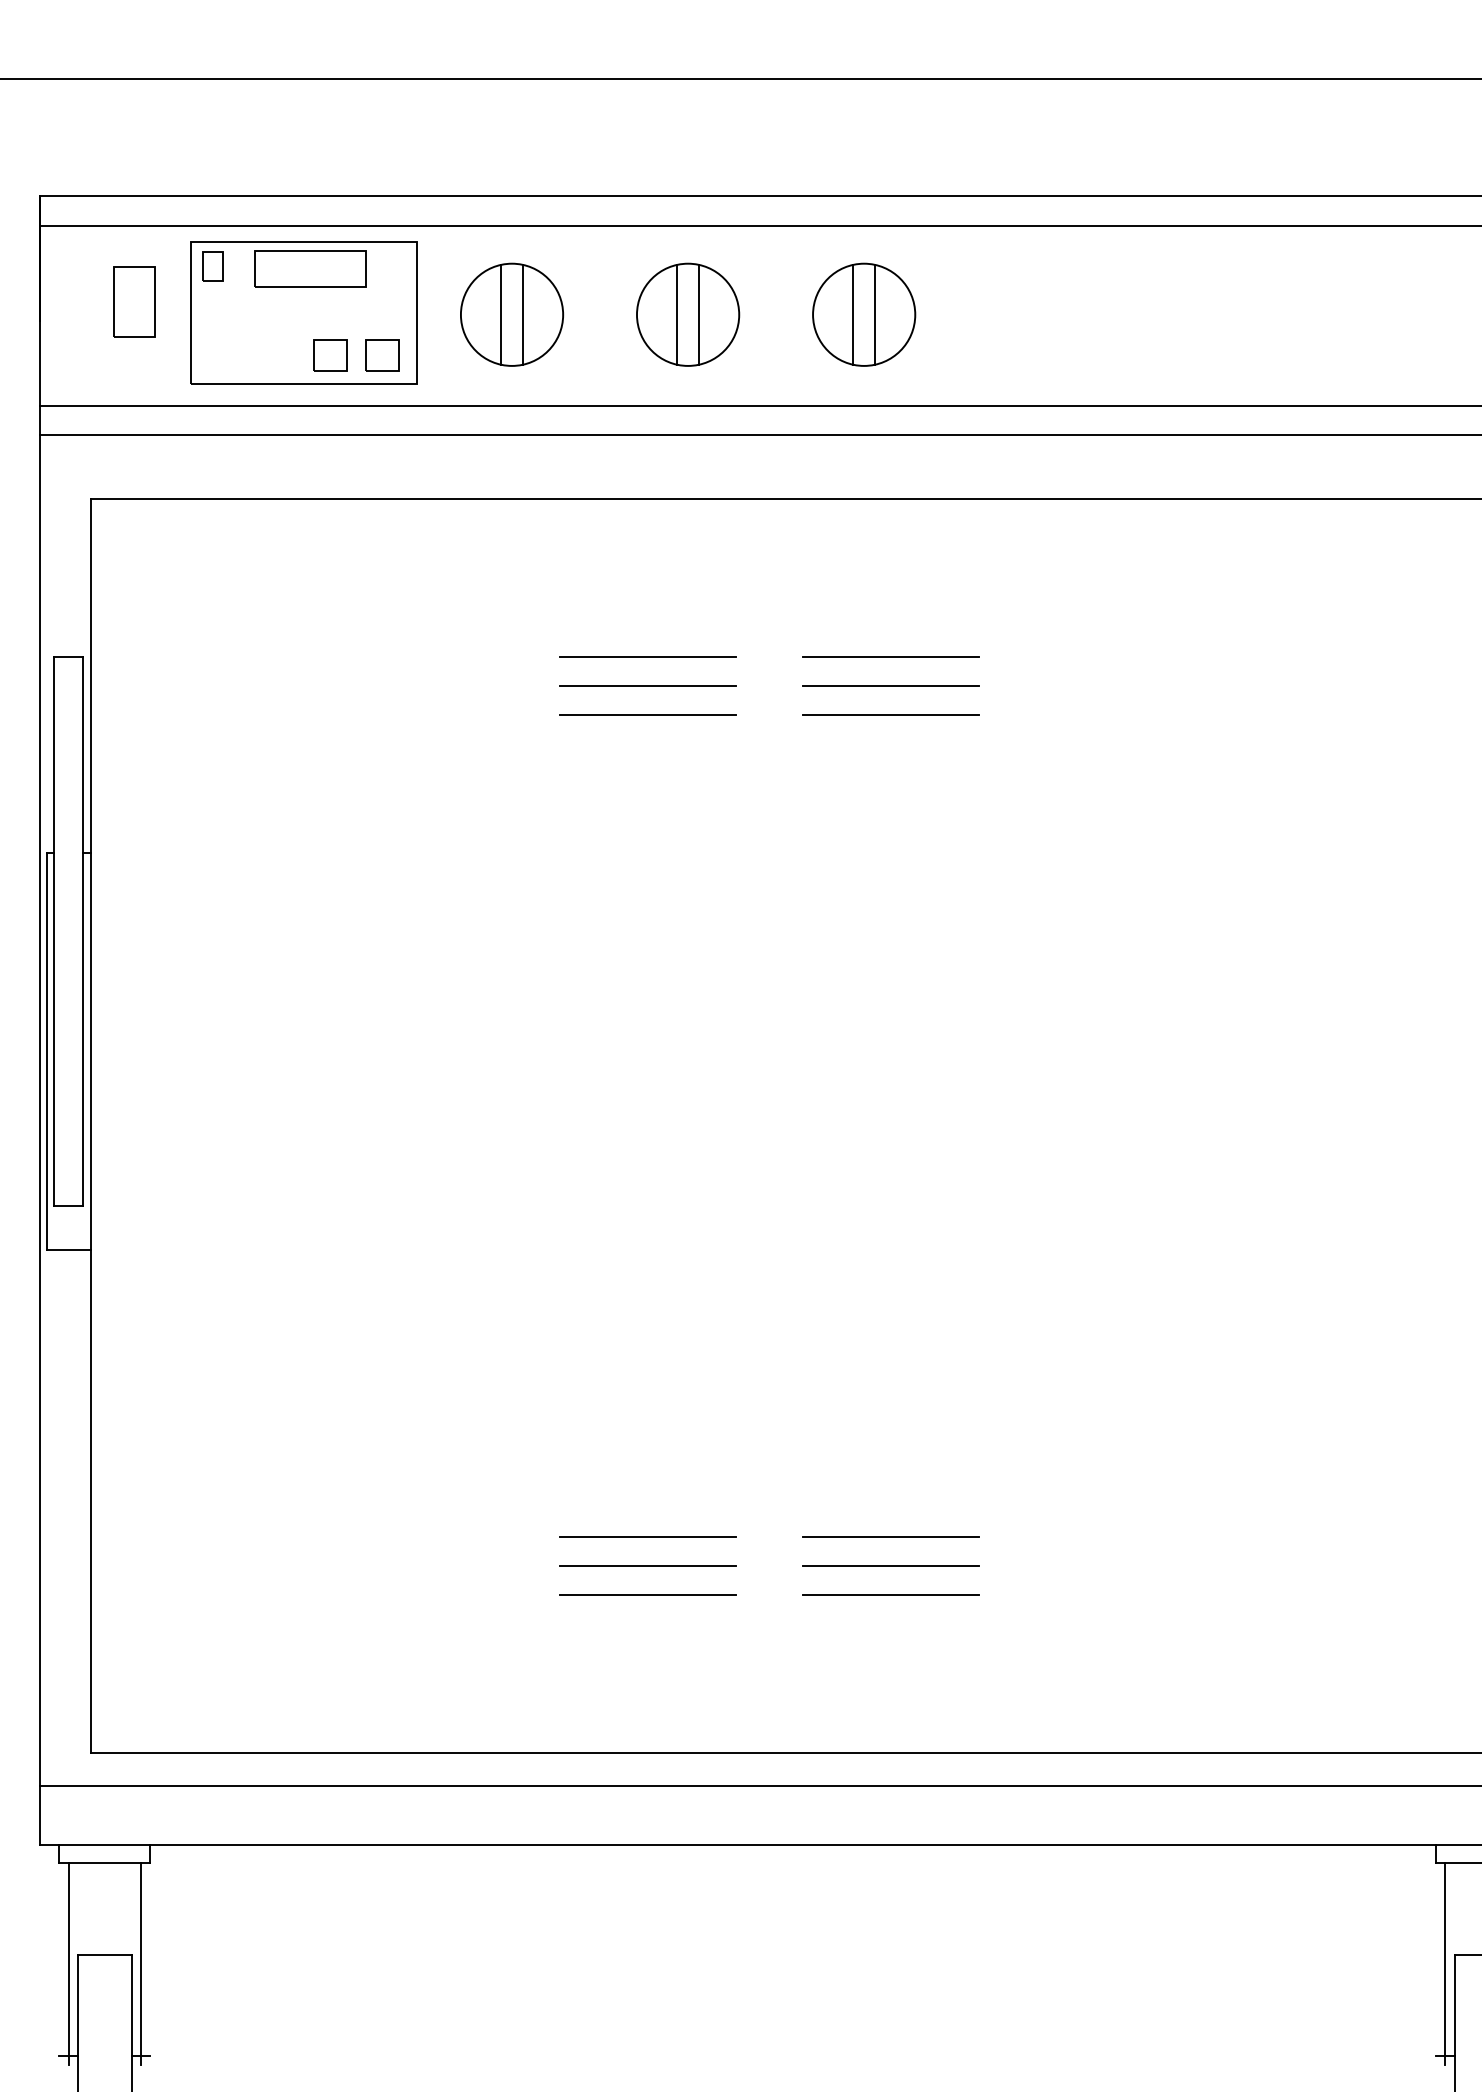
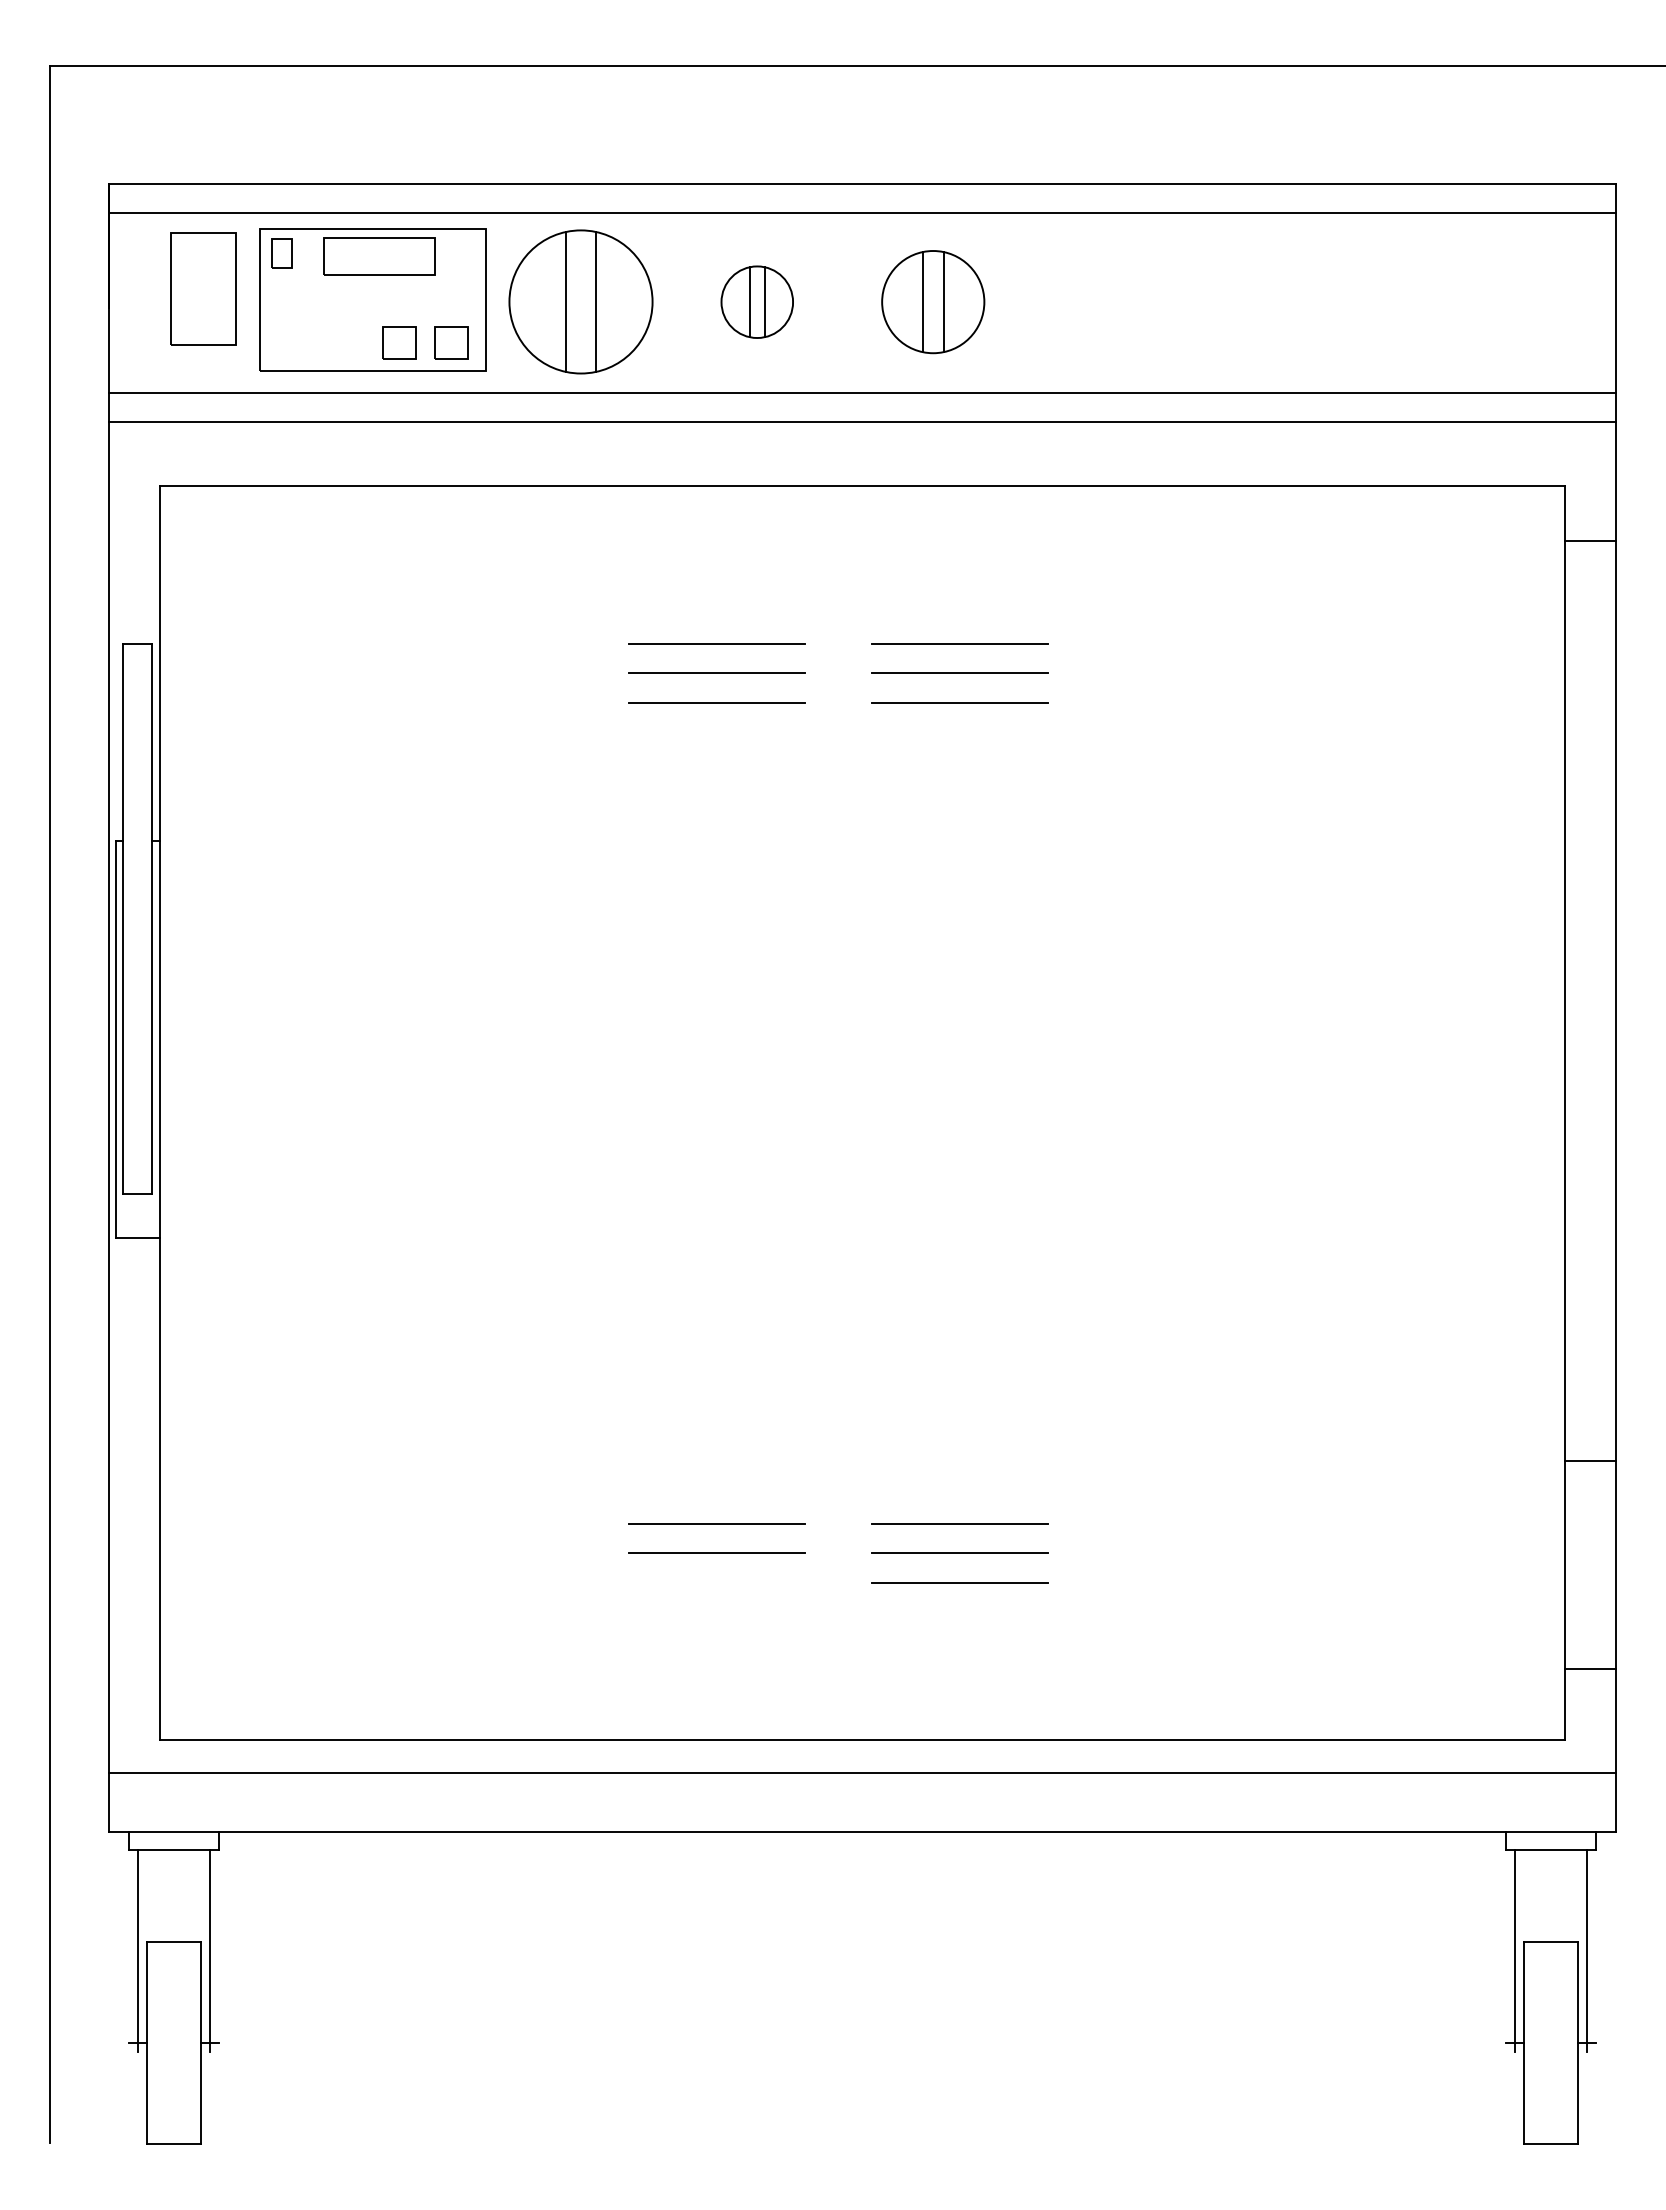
part: (134, 301) -> (203, 288), size x1.6
part: (512, 315) -> (581, 302), size x1.4
part: (688, 315) -> (757, 302), size x0.7
line: (647, 1595) -> (716, 1582), removed

